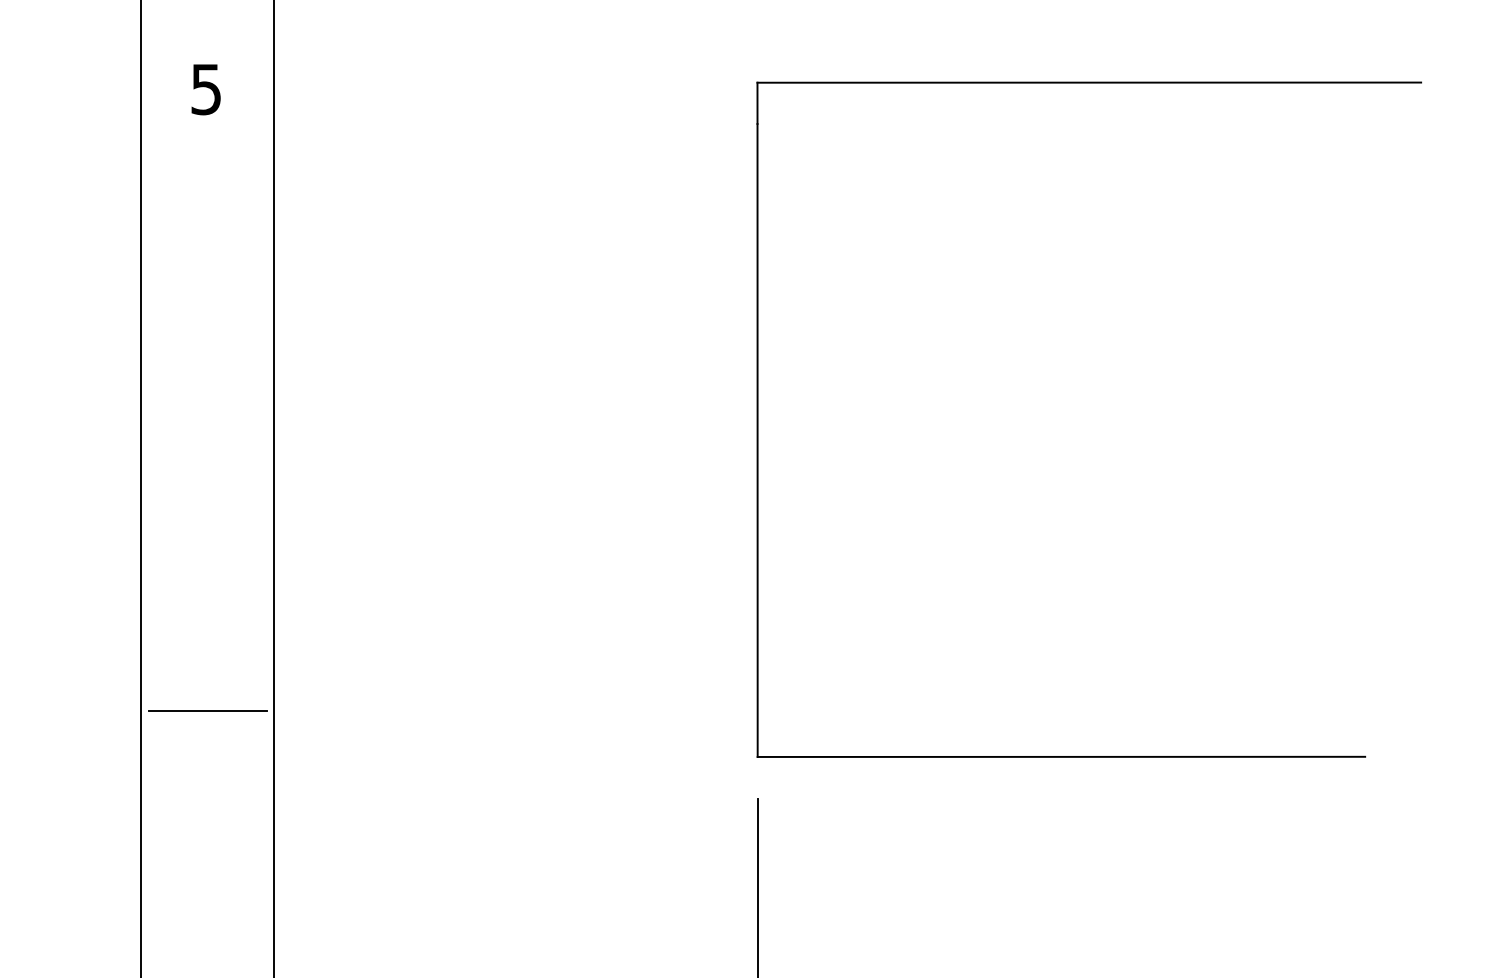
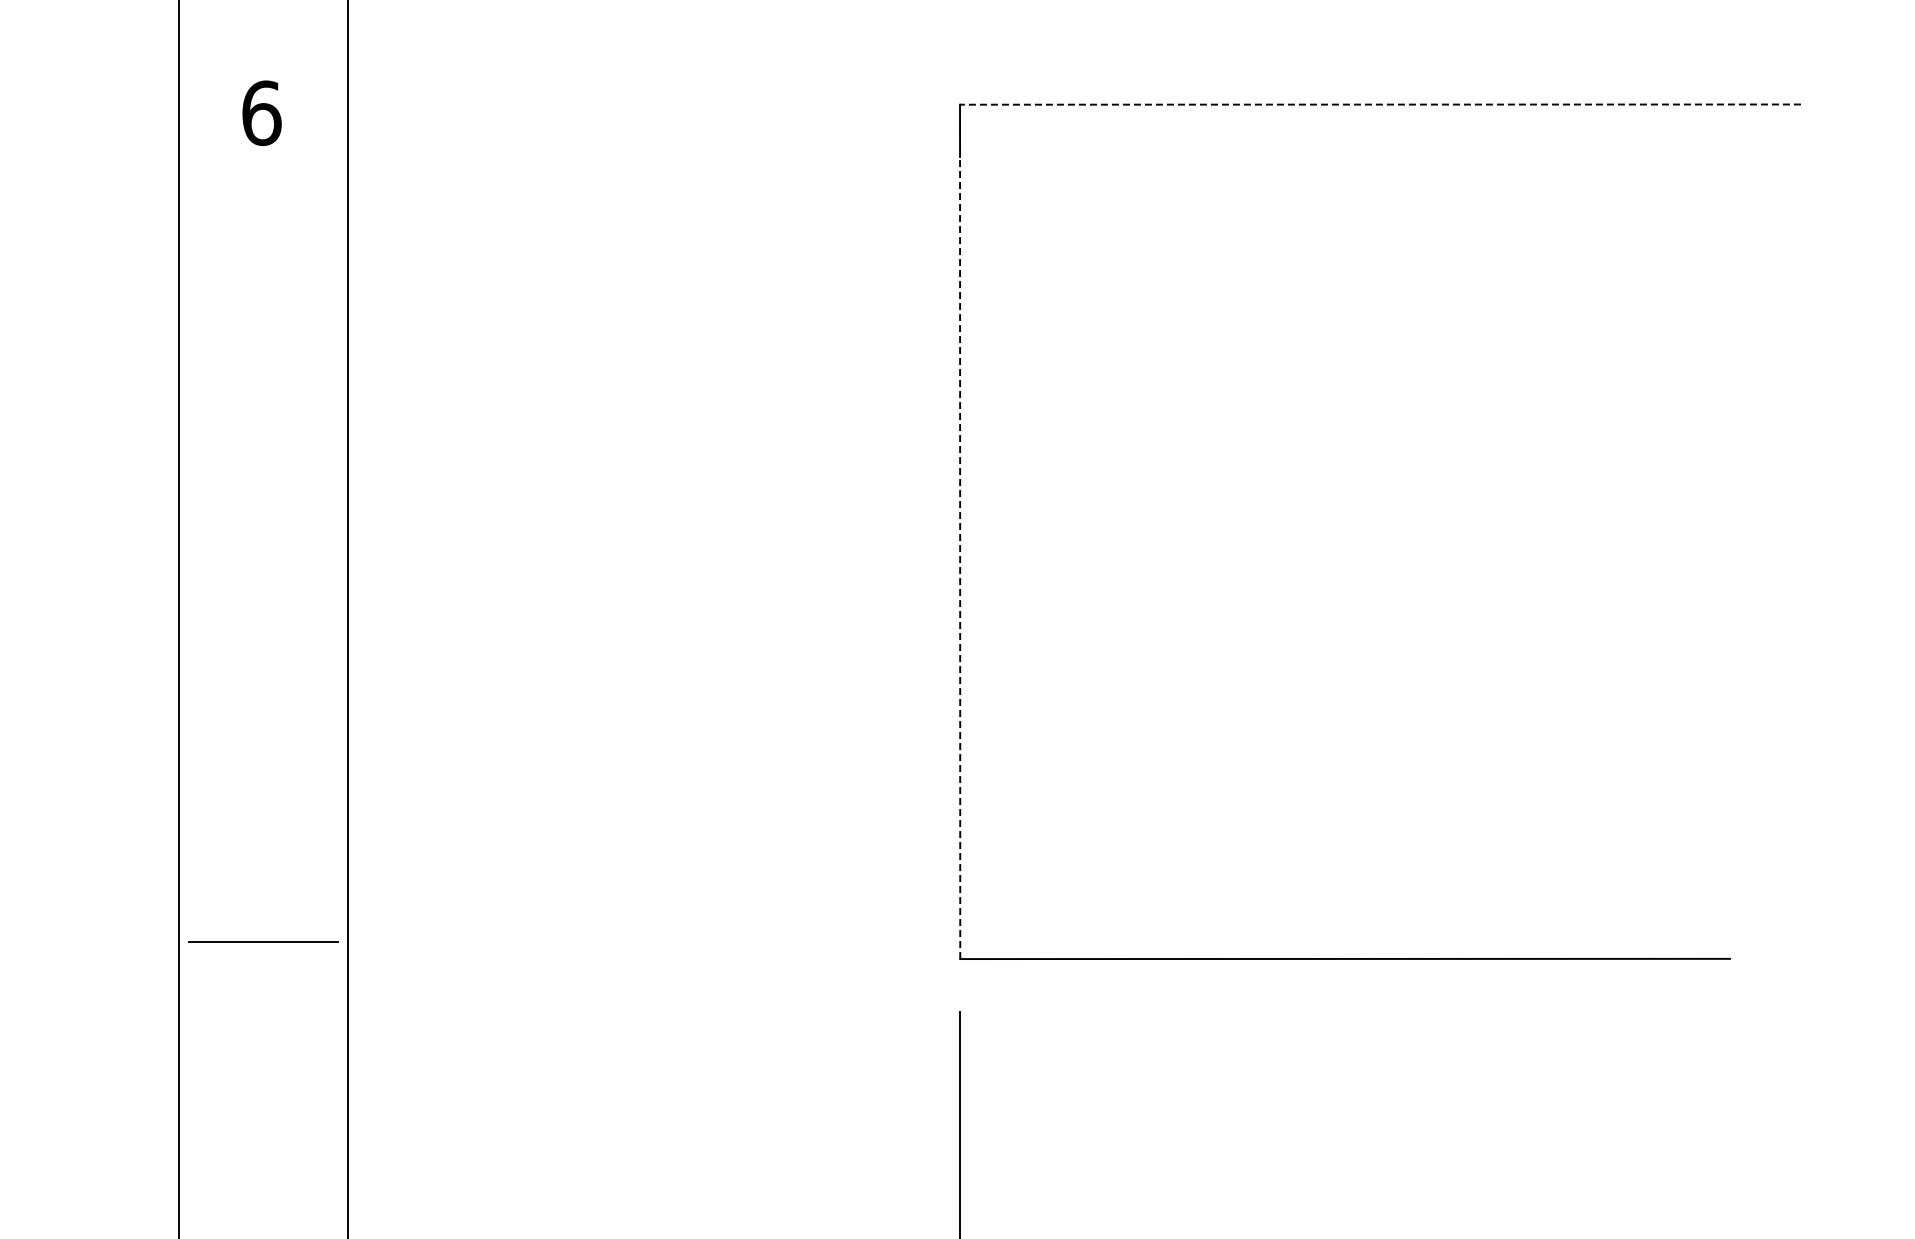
line: (1088, 82) -> (1379, 104), solid -> dashed
text: (206, 89) -> (261, 113), 5 -> 6
line: (757, 440) -> (960, 557), solid -> dashed
line: (207, 709) -> (263, 941), moved

